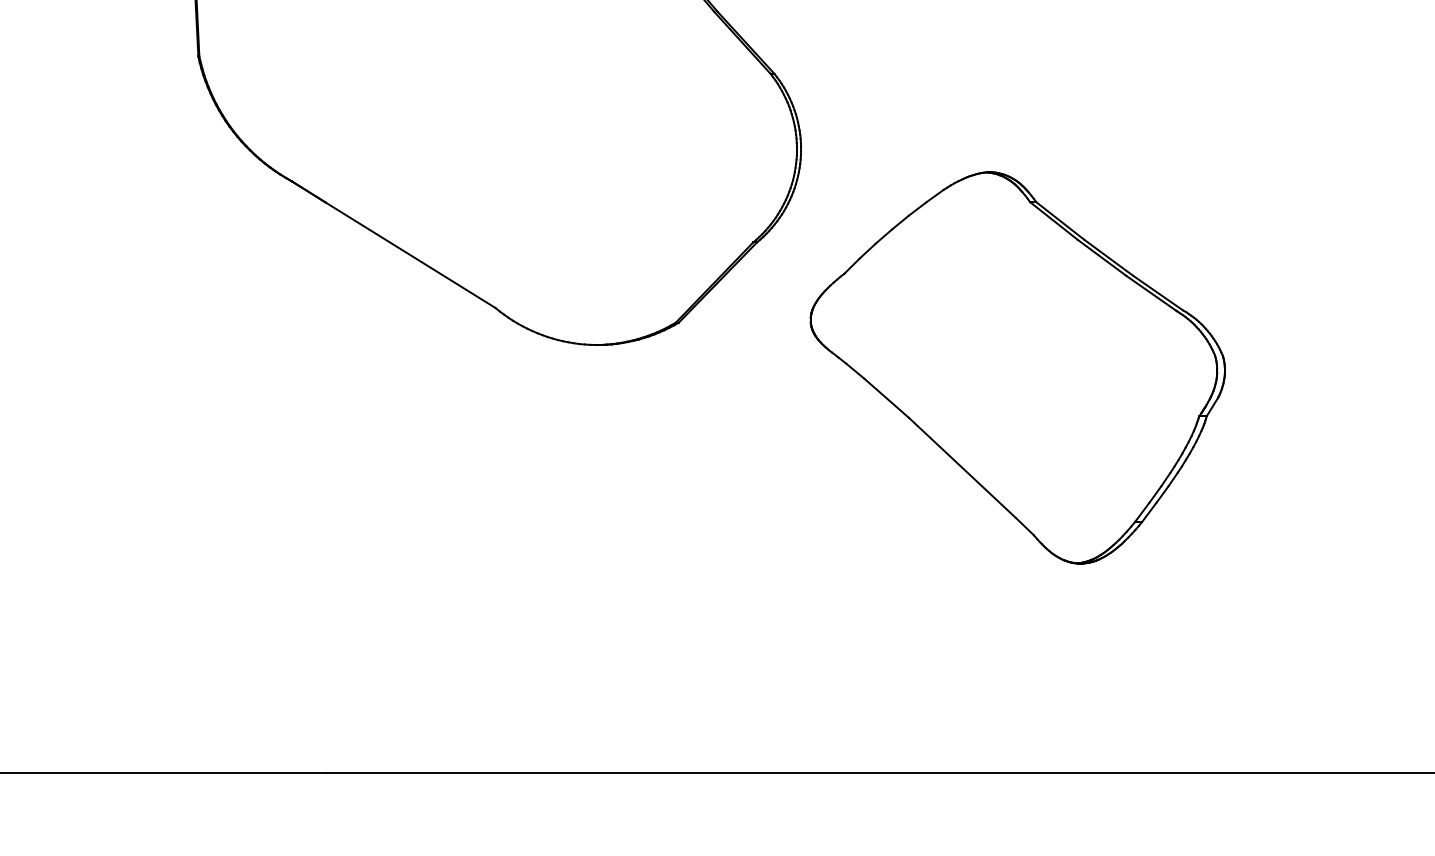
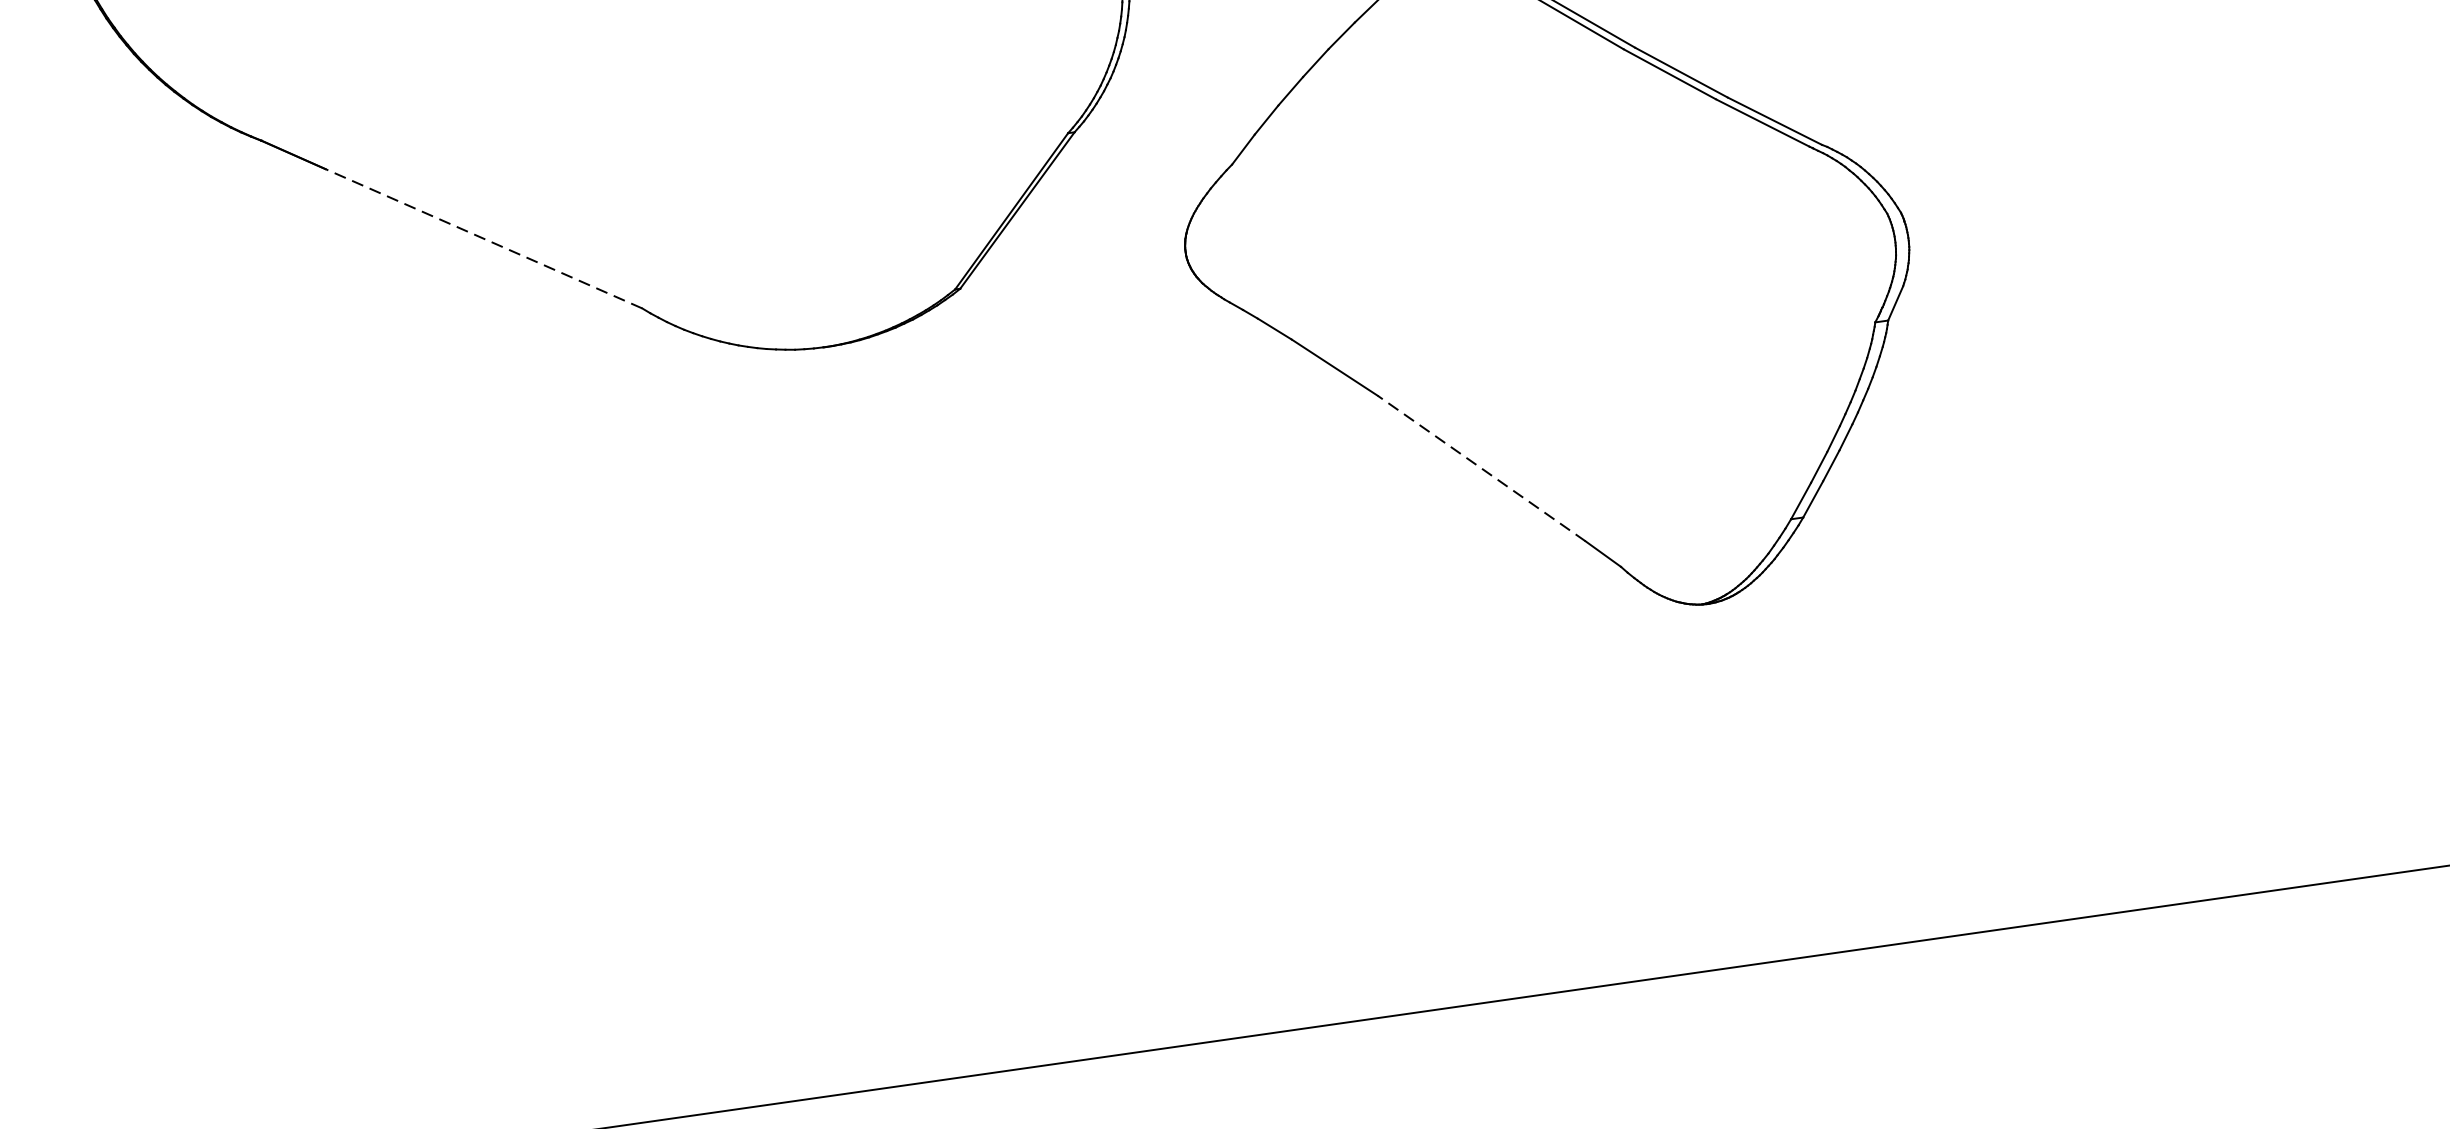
line: (410, 255) -> (483, 239), solid -> dashed
line: (961, 467) -> (1480, 468), solid -> dashed

